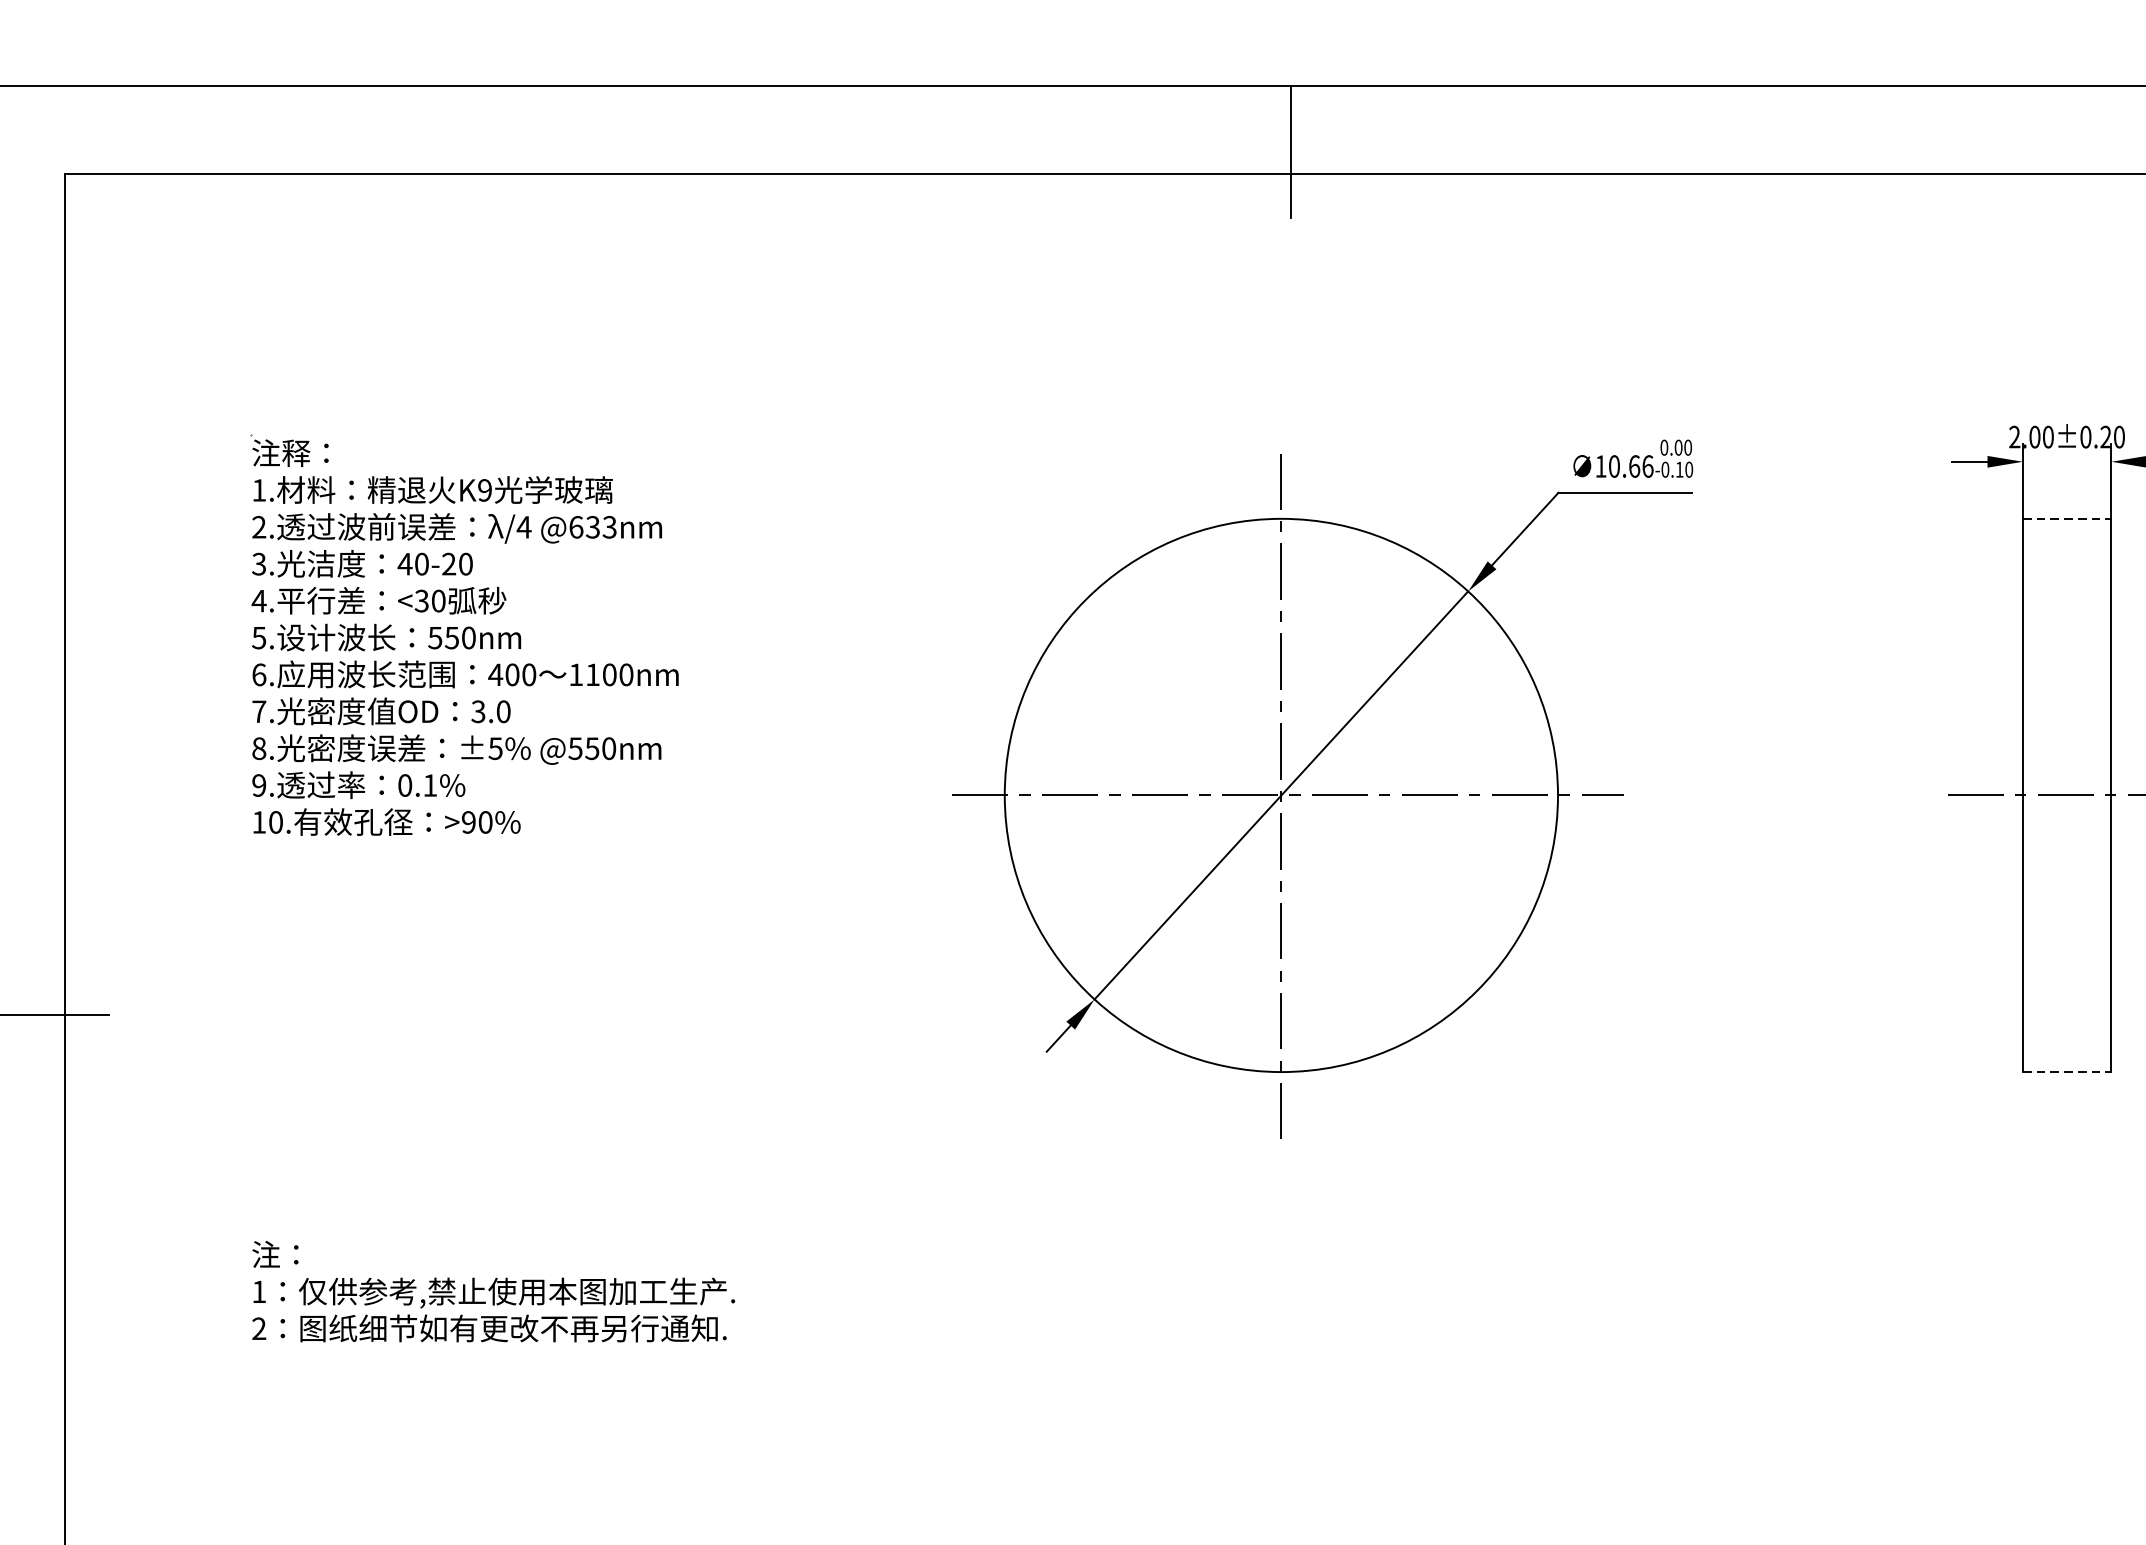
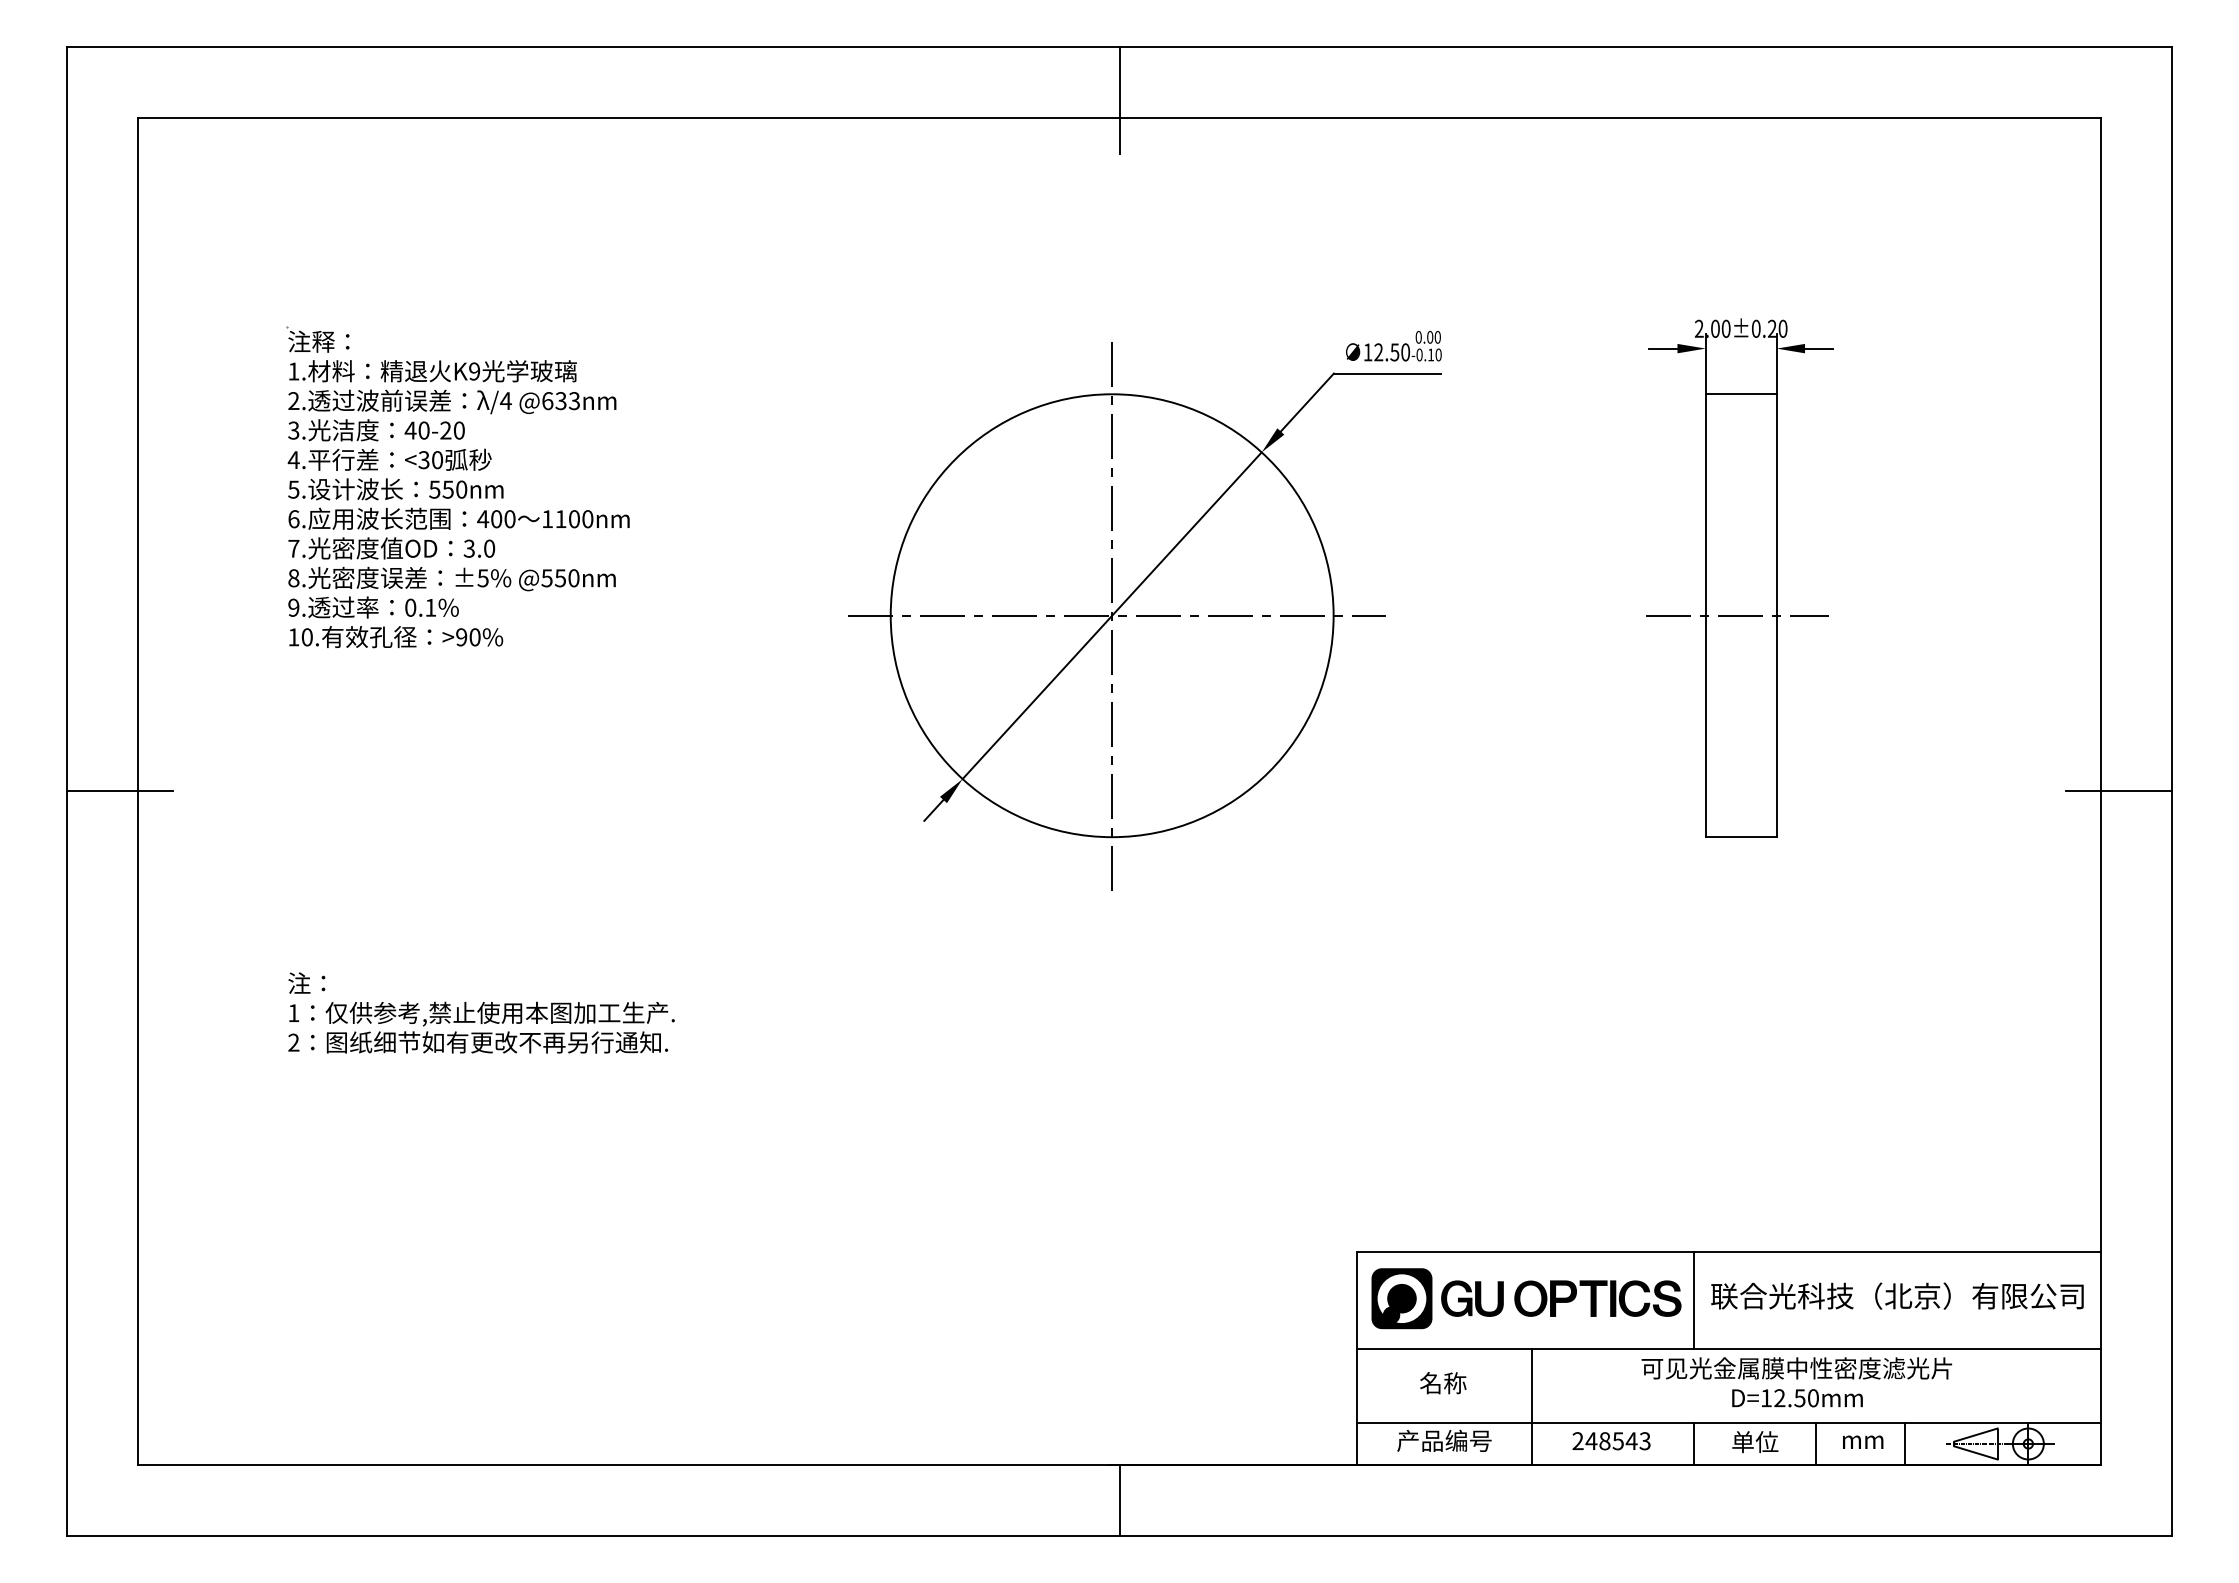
text: (1631, 466) -> (1392, 352), 10.66 -> 12.50
line: (2067, 519) -> (1741, 394), dashed -> solid
line: (2067, 1072) -> (1741, 837), dashed -> solid

